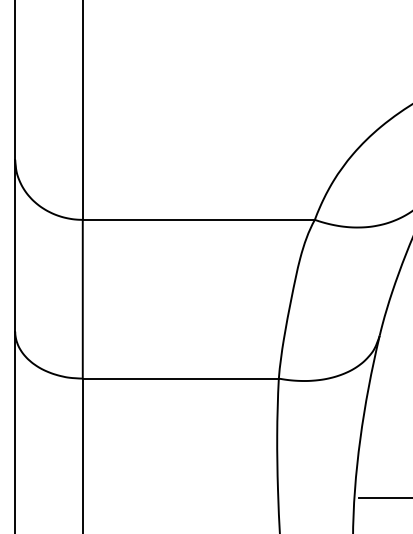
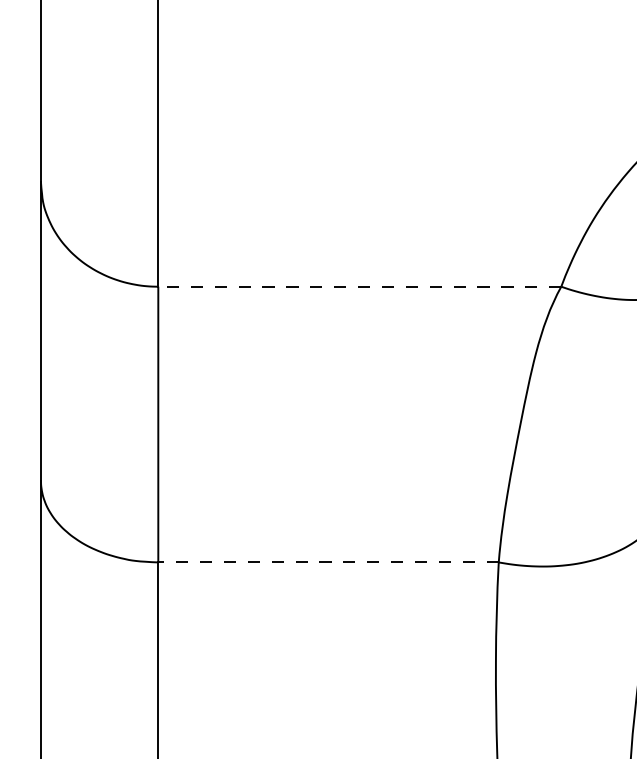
line: (198, 219) -> (359, 286), solid -> dashed
line: (180, 378) -> (327, 562), solid -> dashed

